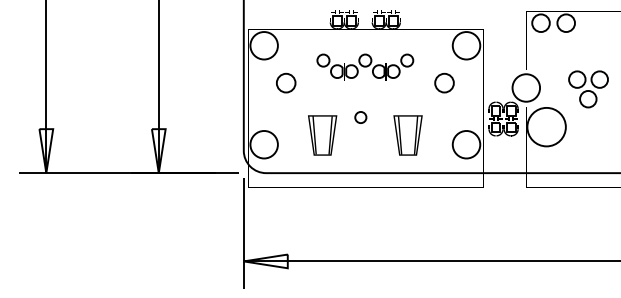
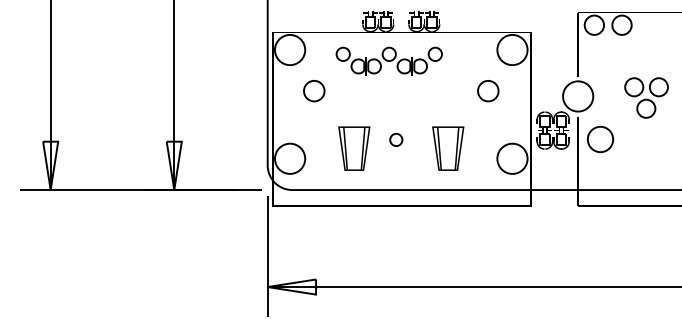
part: (364, 66) -> (388, 60), moved
circle: (360, 117) -> (396, 139), moved
circle: (546, 127) -> (600, 139), size x0.6

